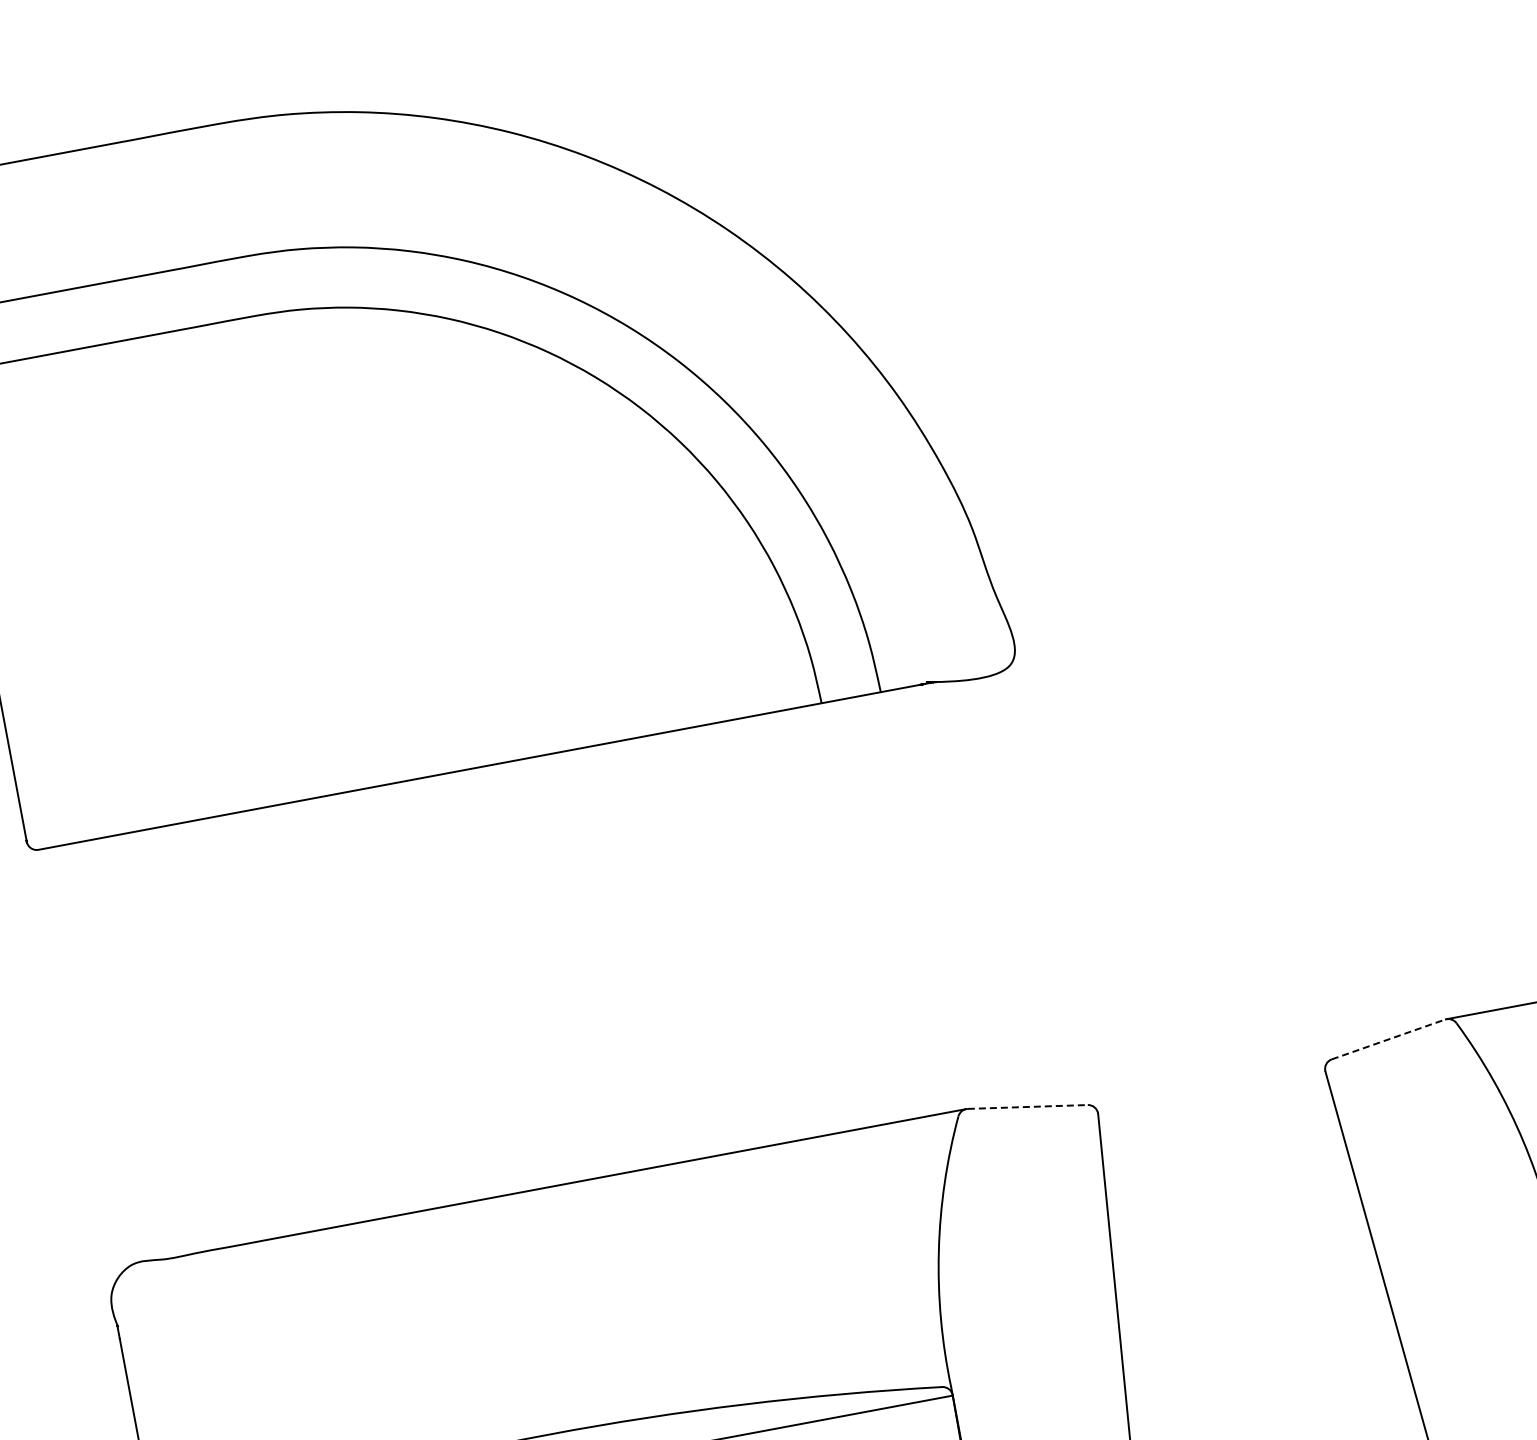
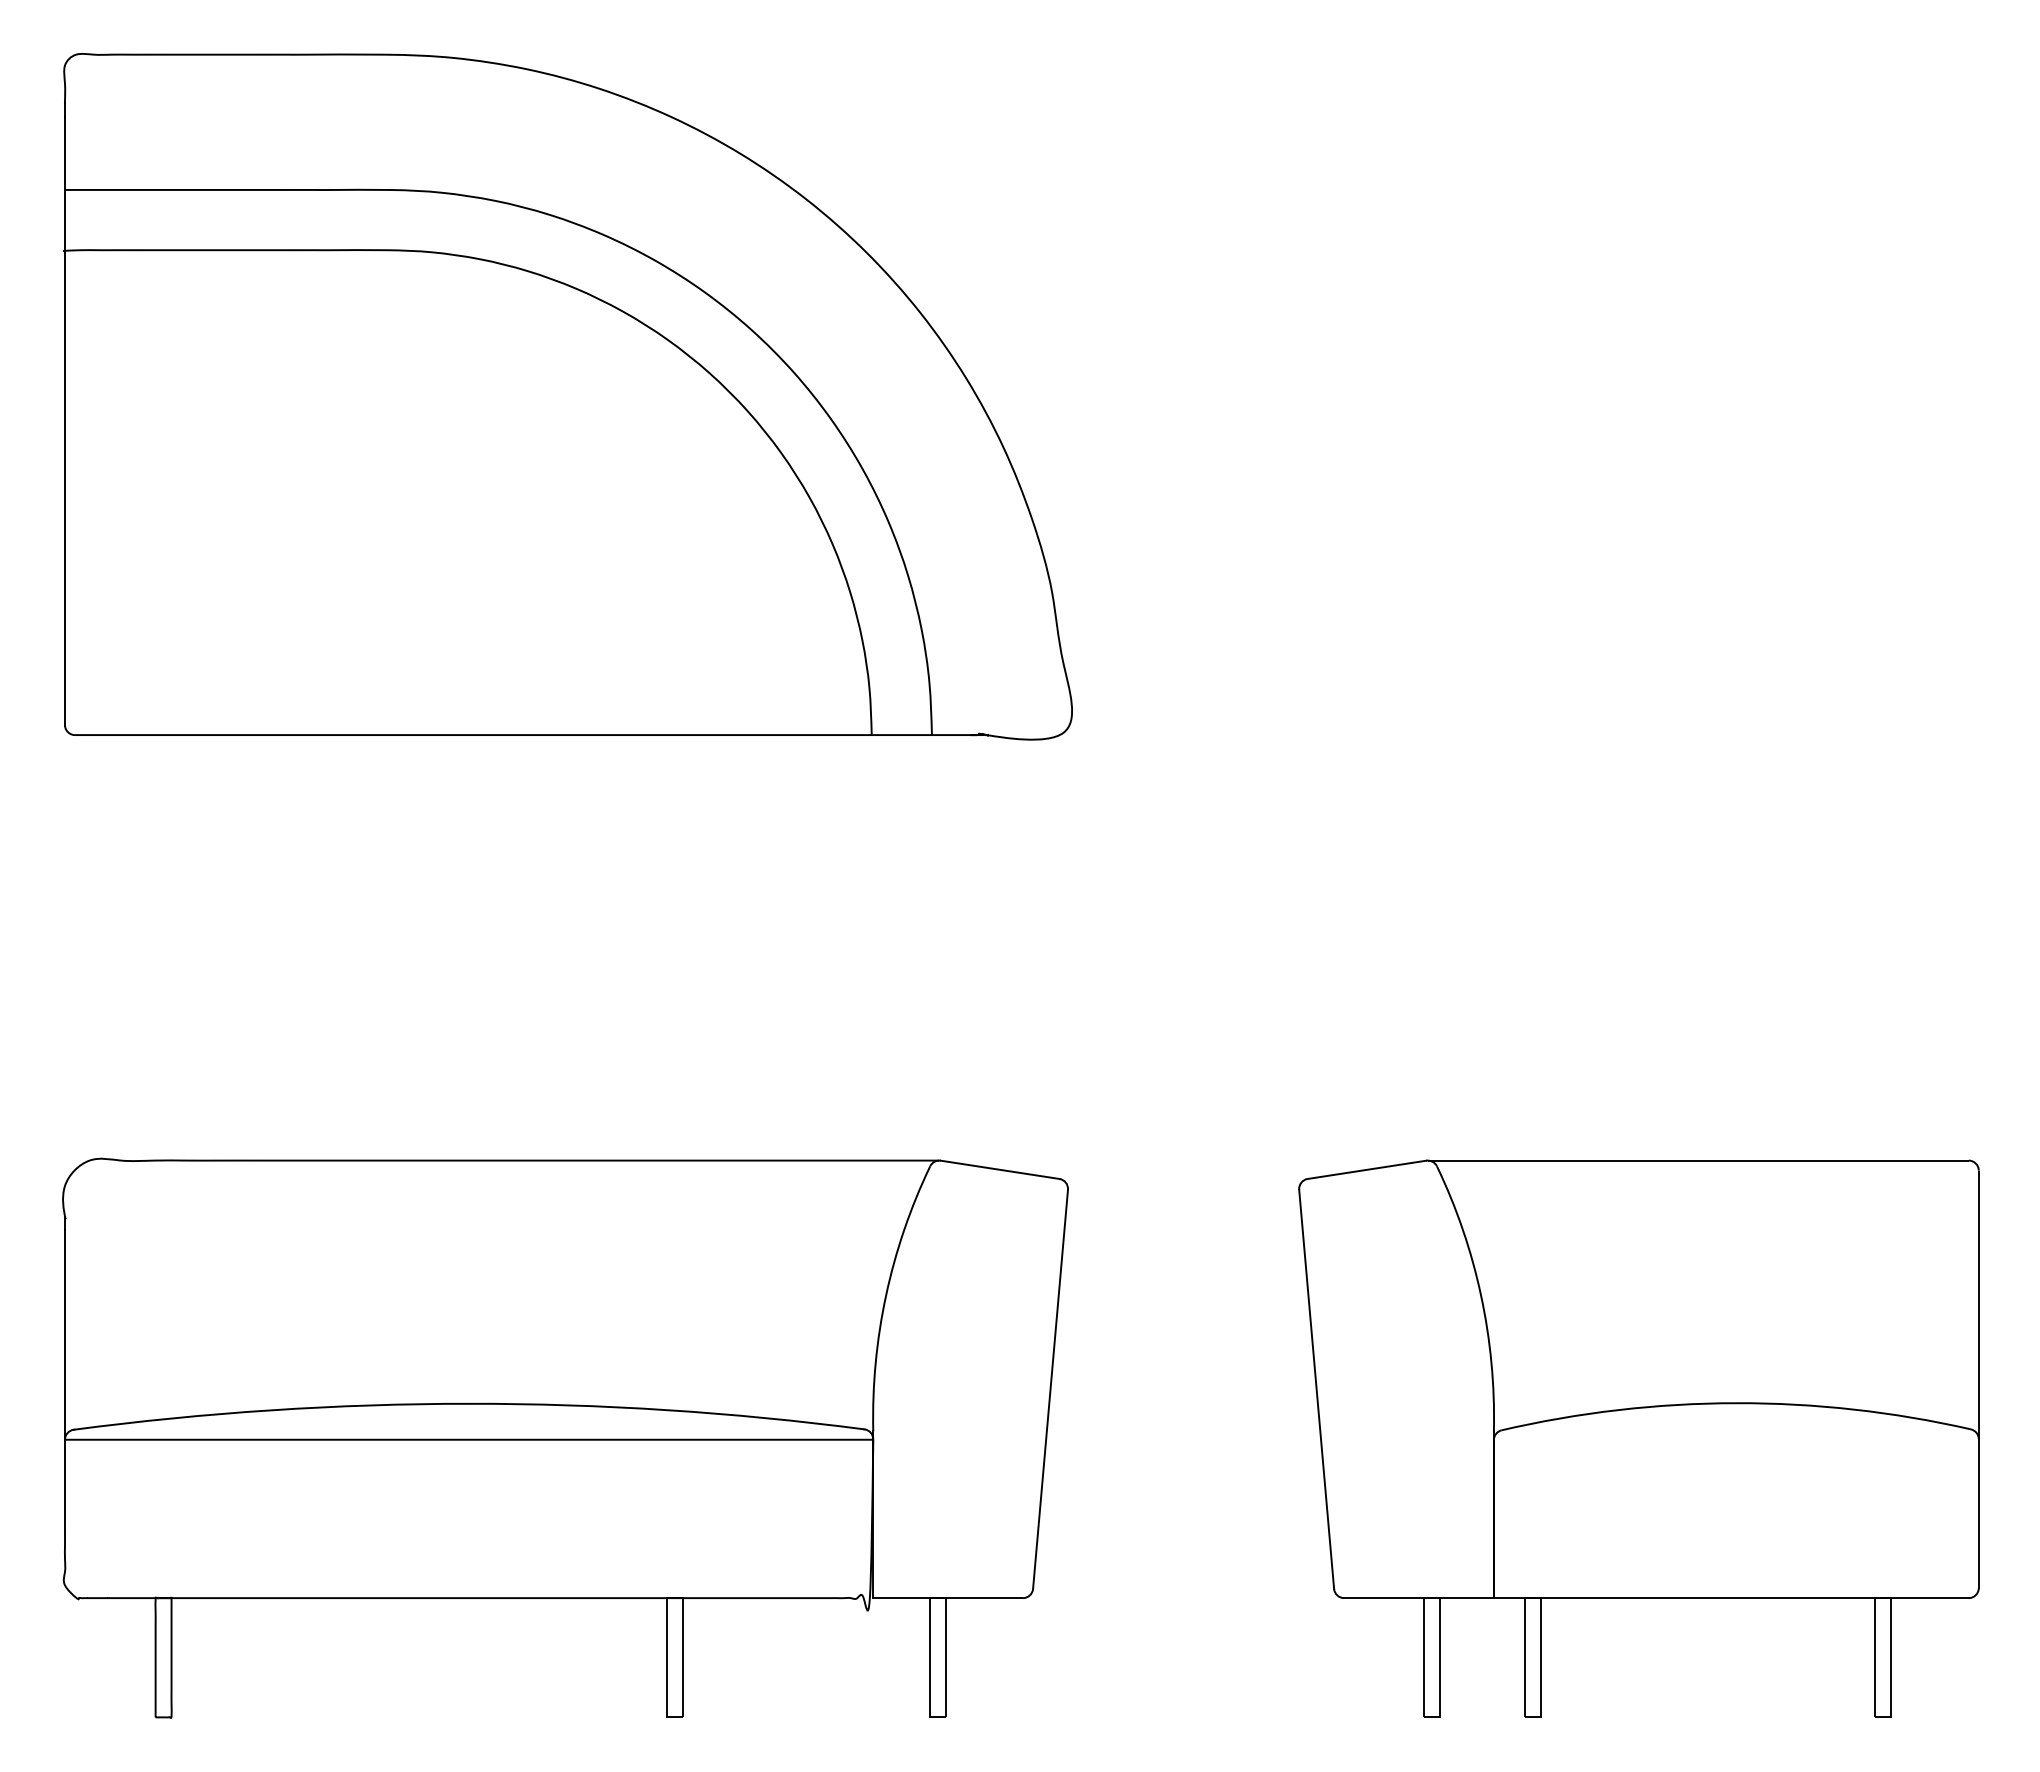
line: (1388, 1039) -> (1367, 1169), dashed -> solid
line: (1028, 1106) -> (1000, 1169), dashed -> solid

